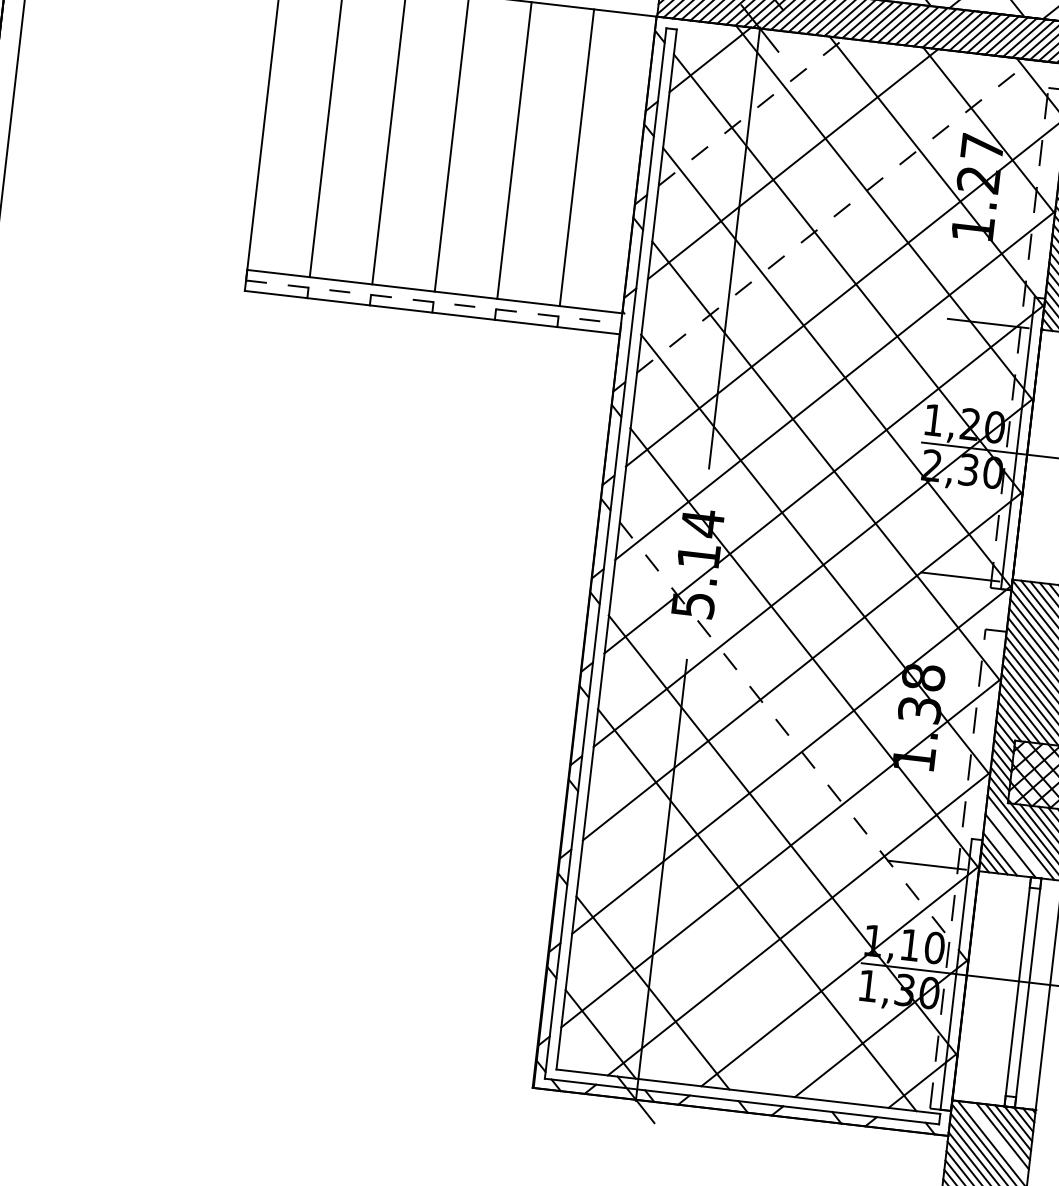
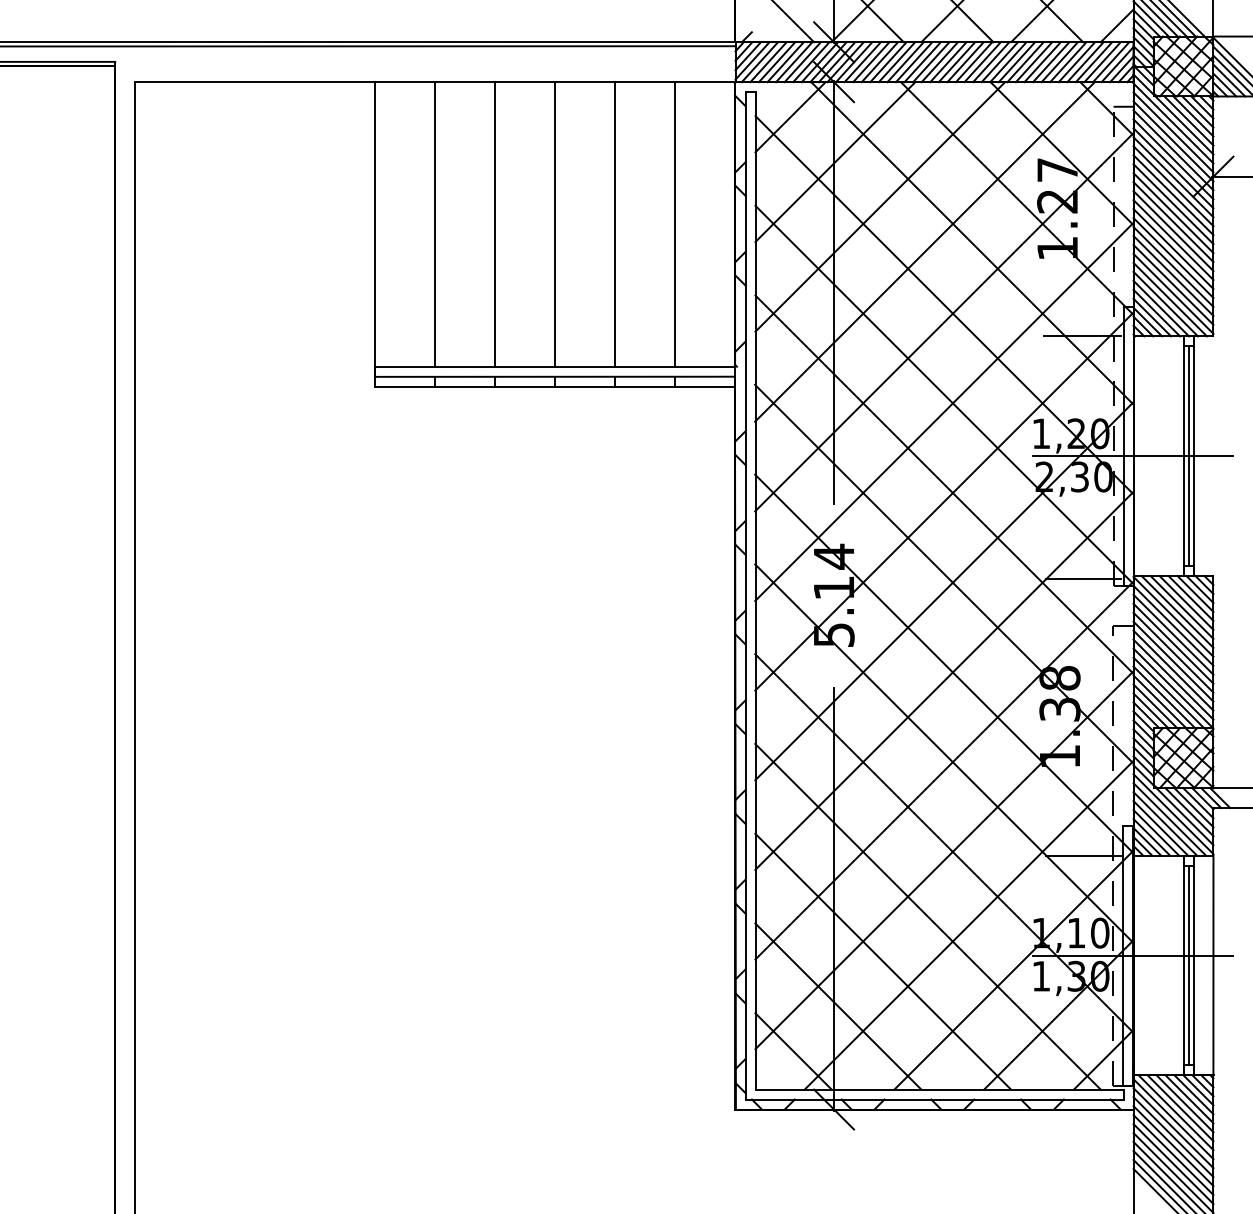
line: (751, 111) -> (835, 161), dashed -> solid
line: (834, 216) -> (925, 251), dashed -> solid
line: (433, 301) -> (555, 376), dashed -> solid
line: (794, 741) -> (944, 753), dashed -> solid
line: (1016, 841) -> (1165, 823), added
line: (1005, 849) -> (1156, 832), added
line: (705, 951) -> (883, 961), added
line: (1022, 992) -> (1188, 965), added
line: (997, 1140) -> (1180, 1108), added

